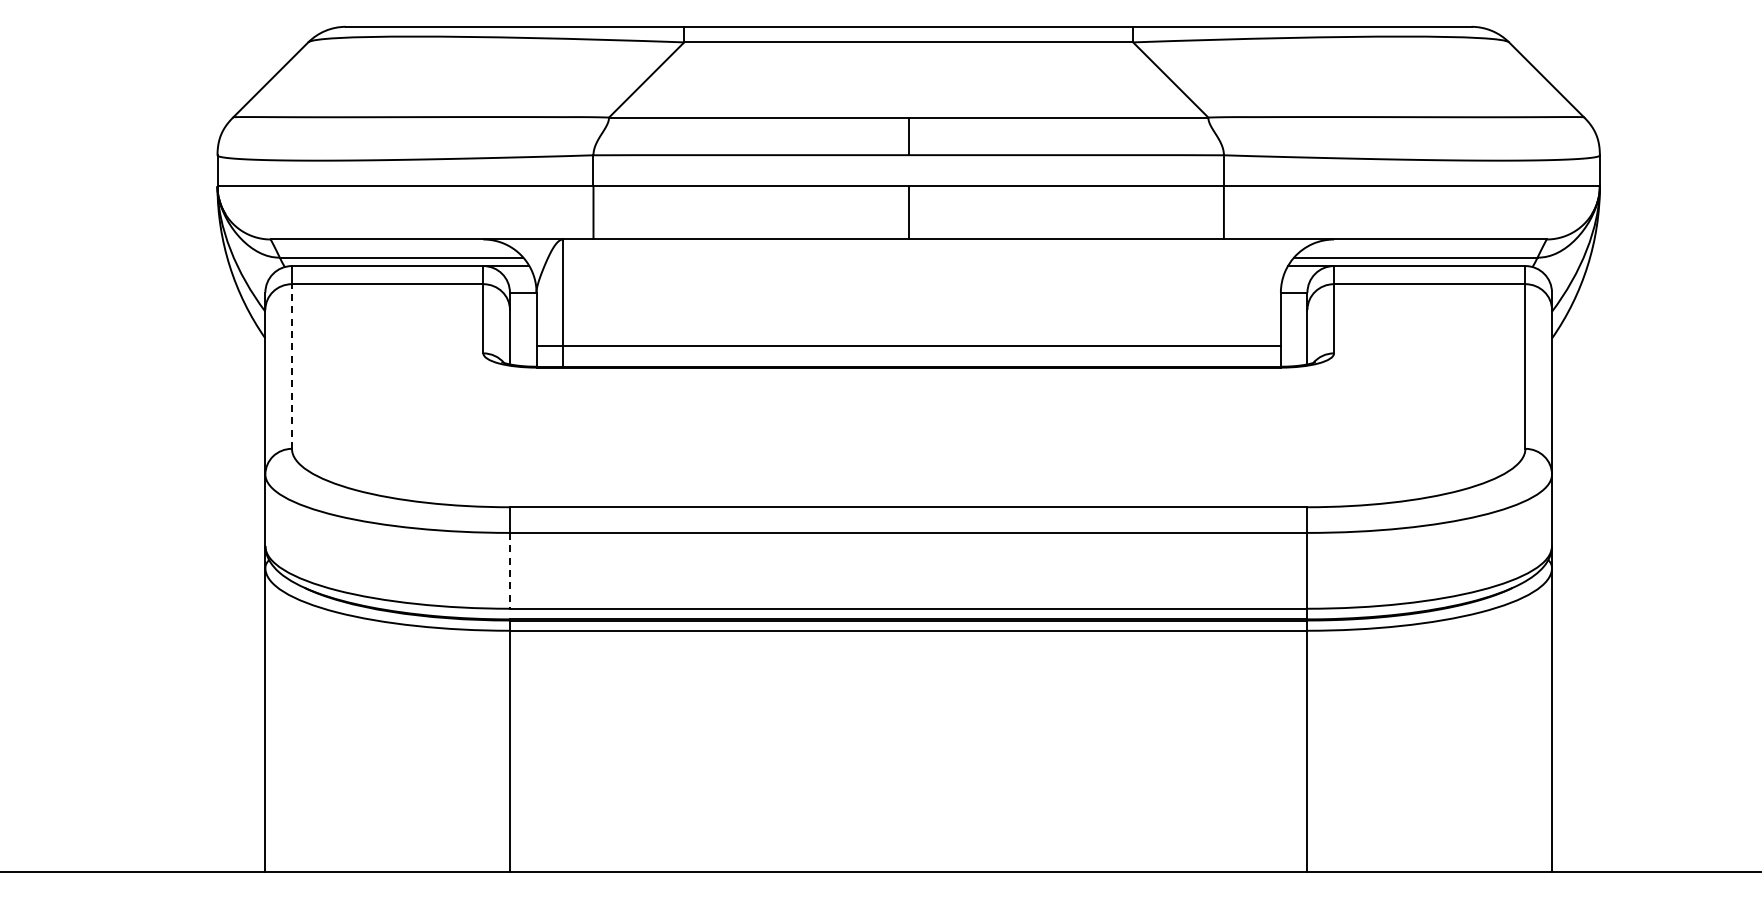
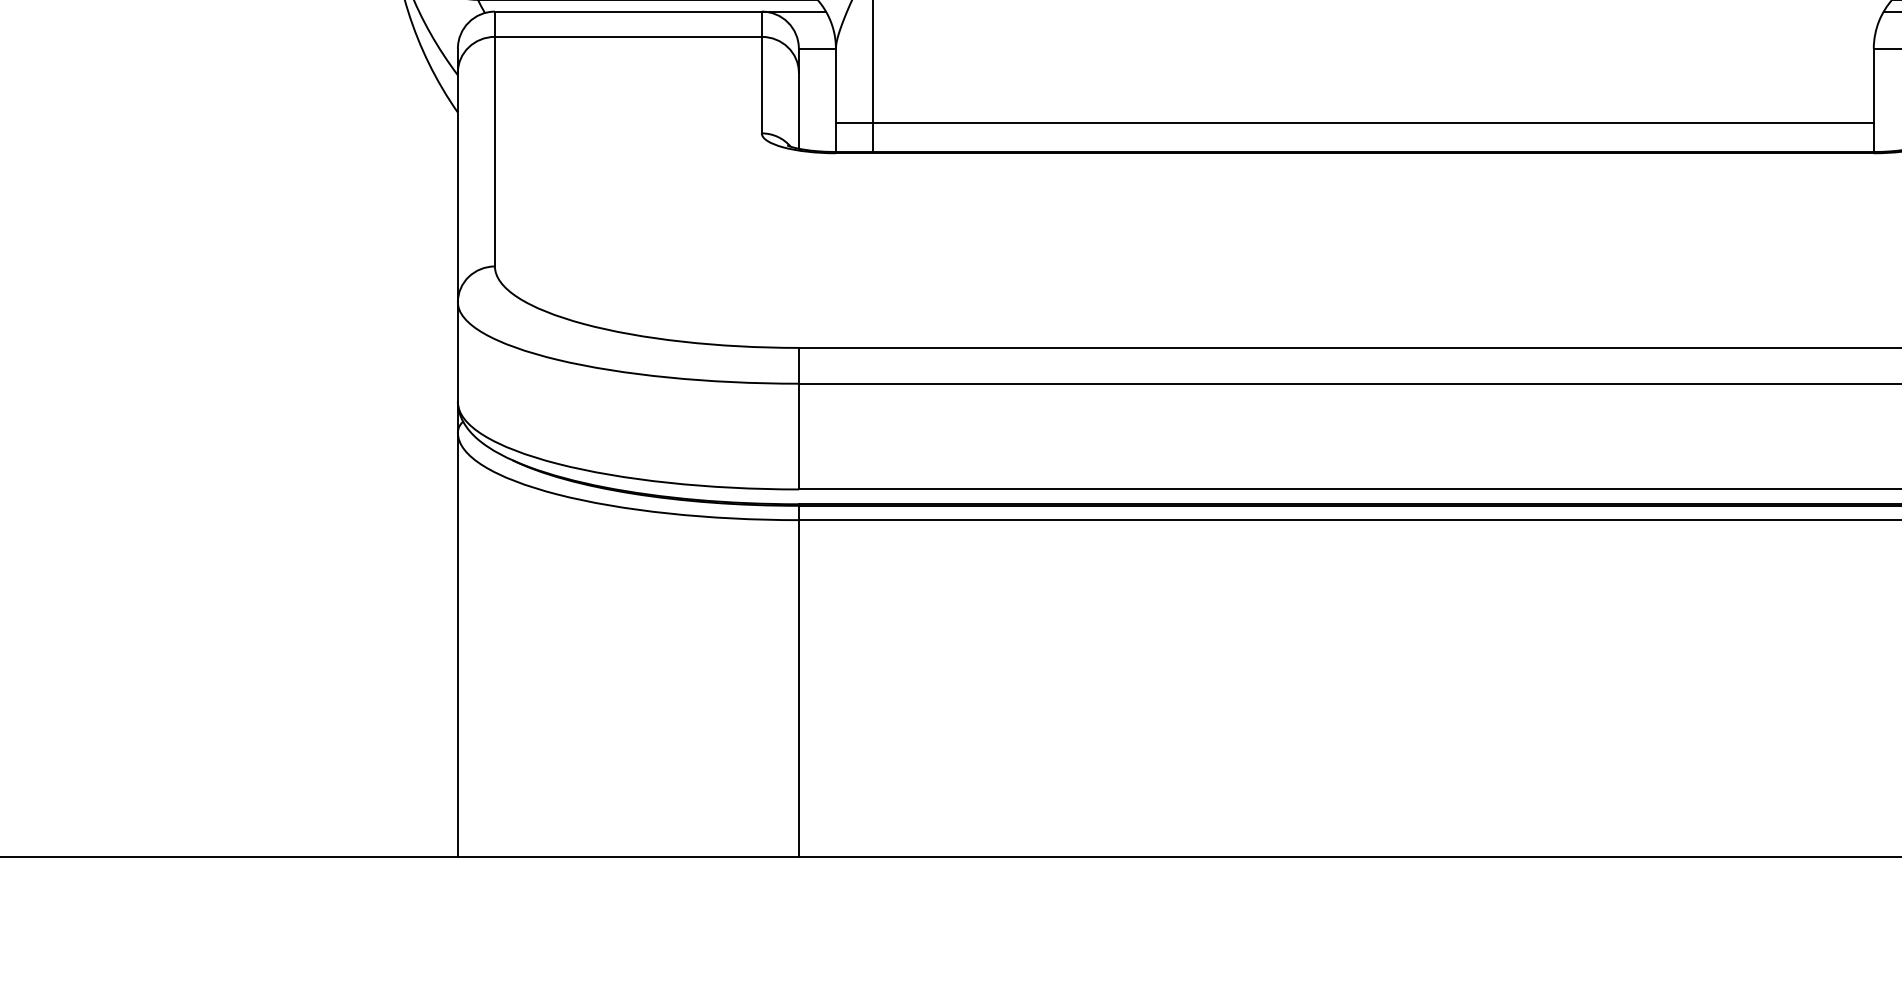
line: (291, 366) -> (494, 151), dashed -> solid
line: (509, 570) -> (798, 436), dashed -> solid

